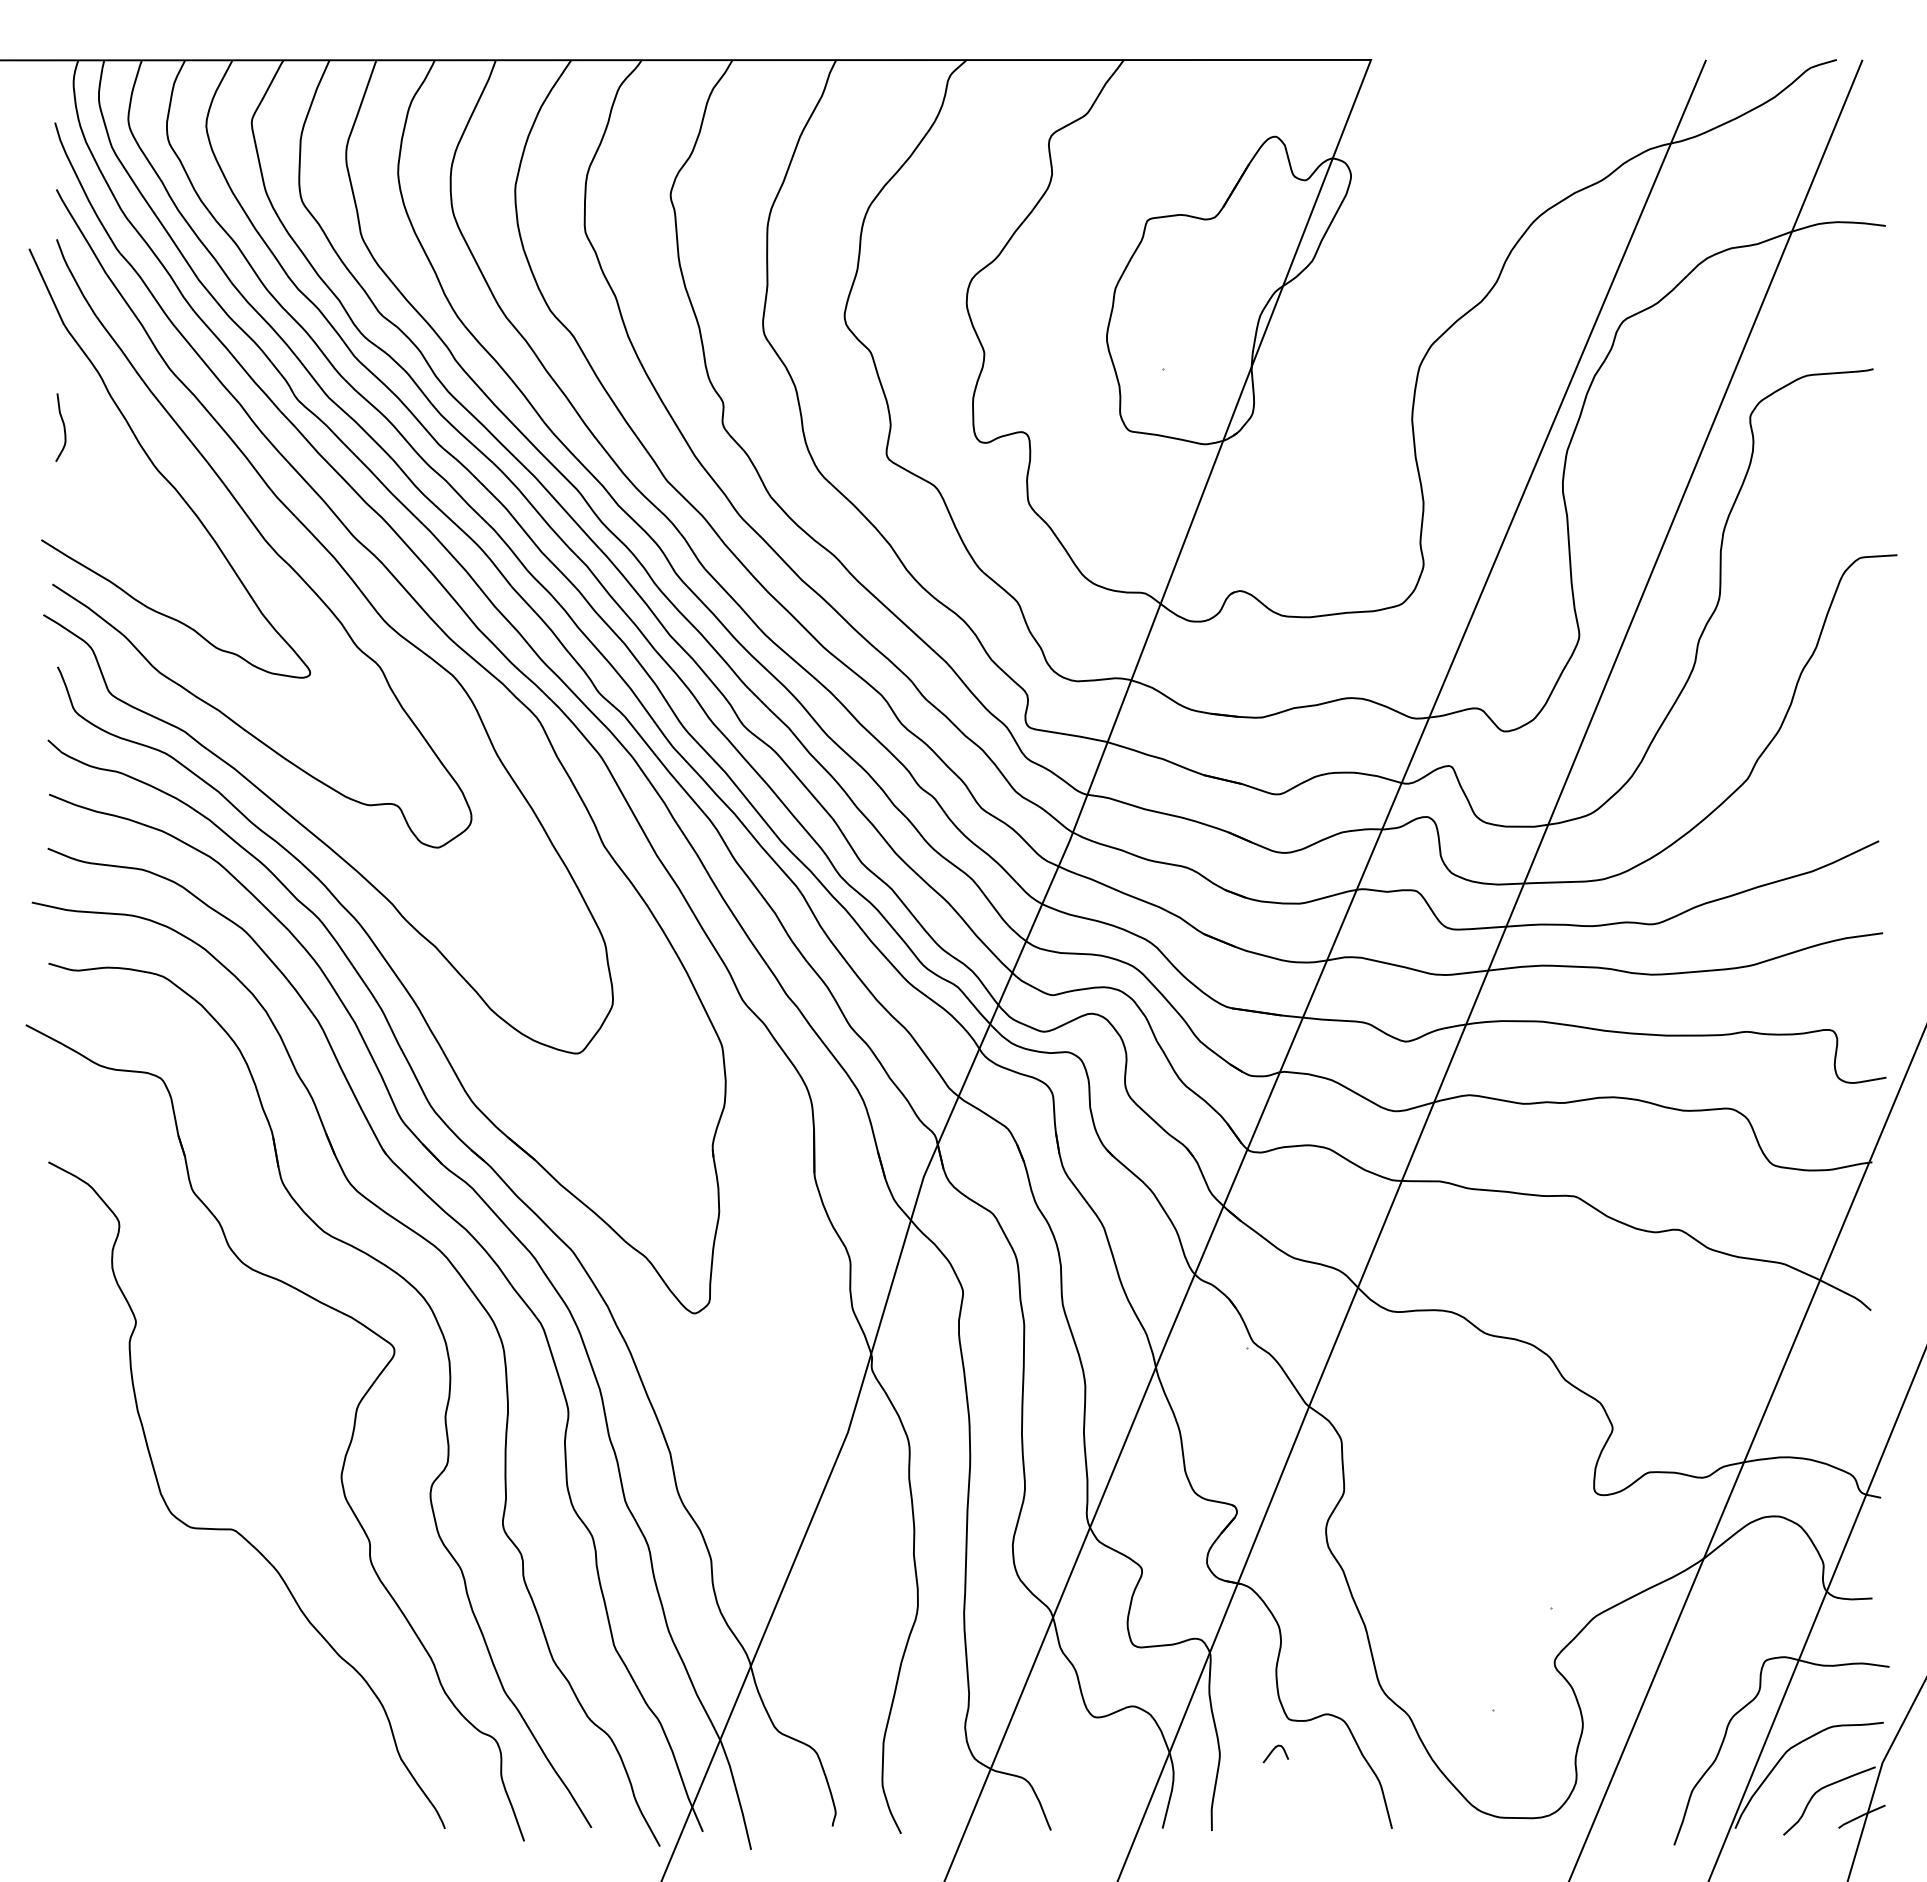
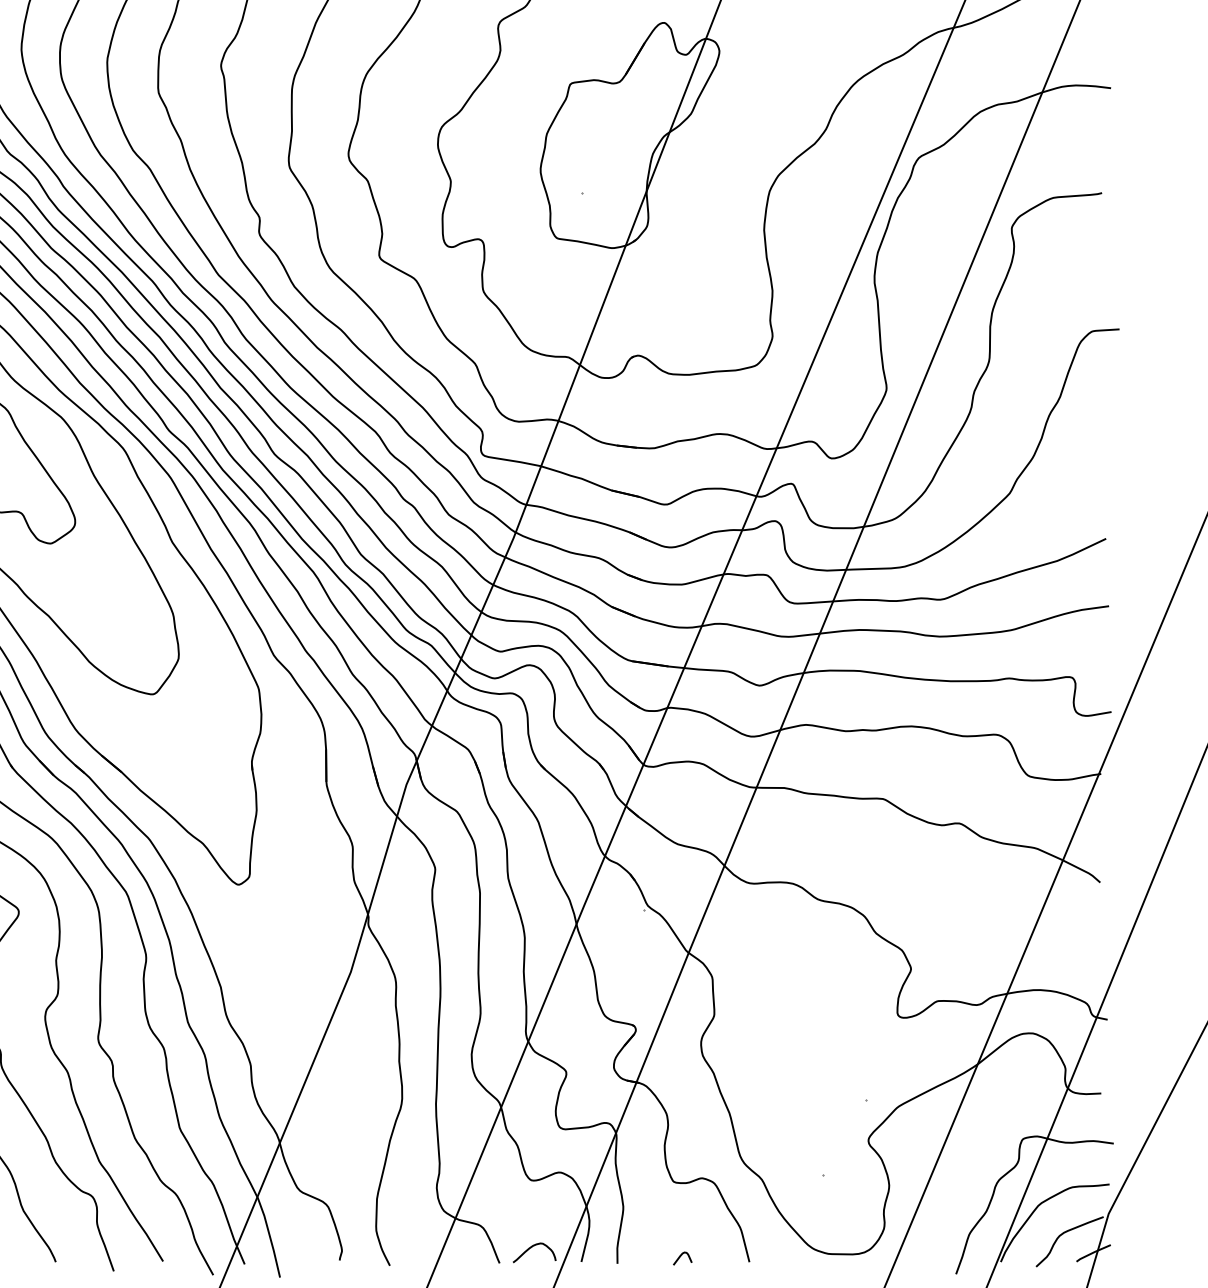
curve: (1273, 1751) -> (680, 1256), moved
curve: (1094, 1809) -> (531, 1248), added

